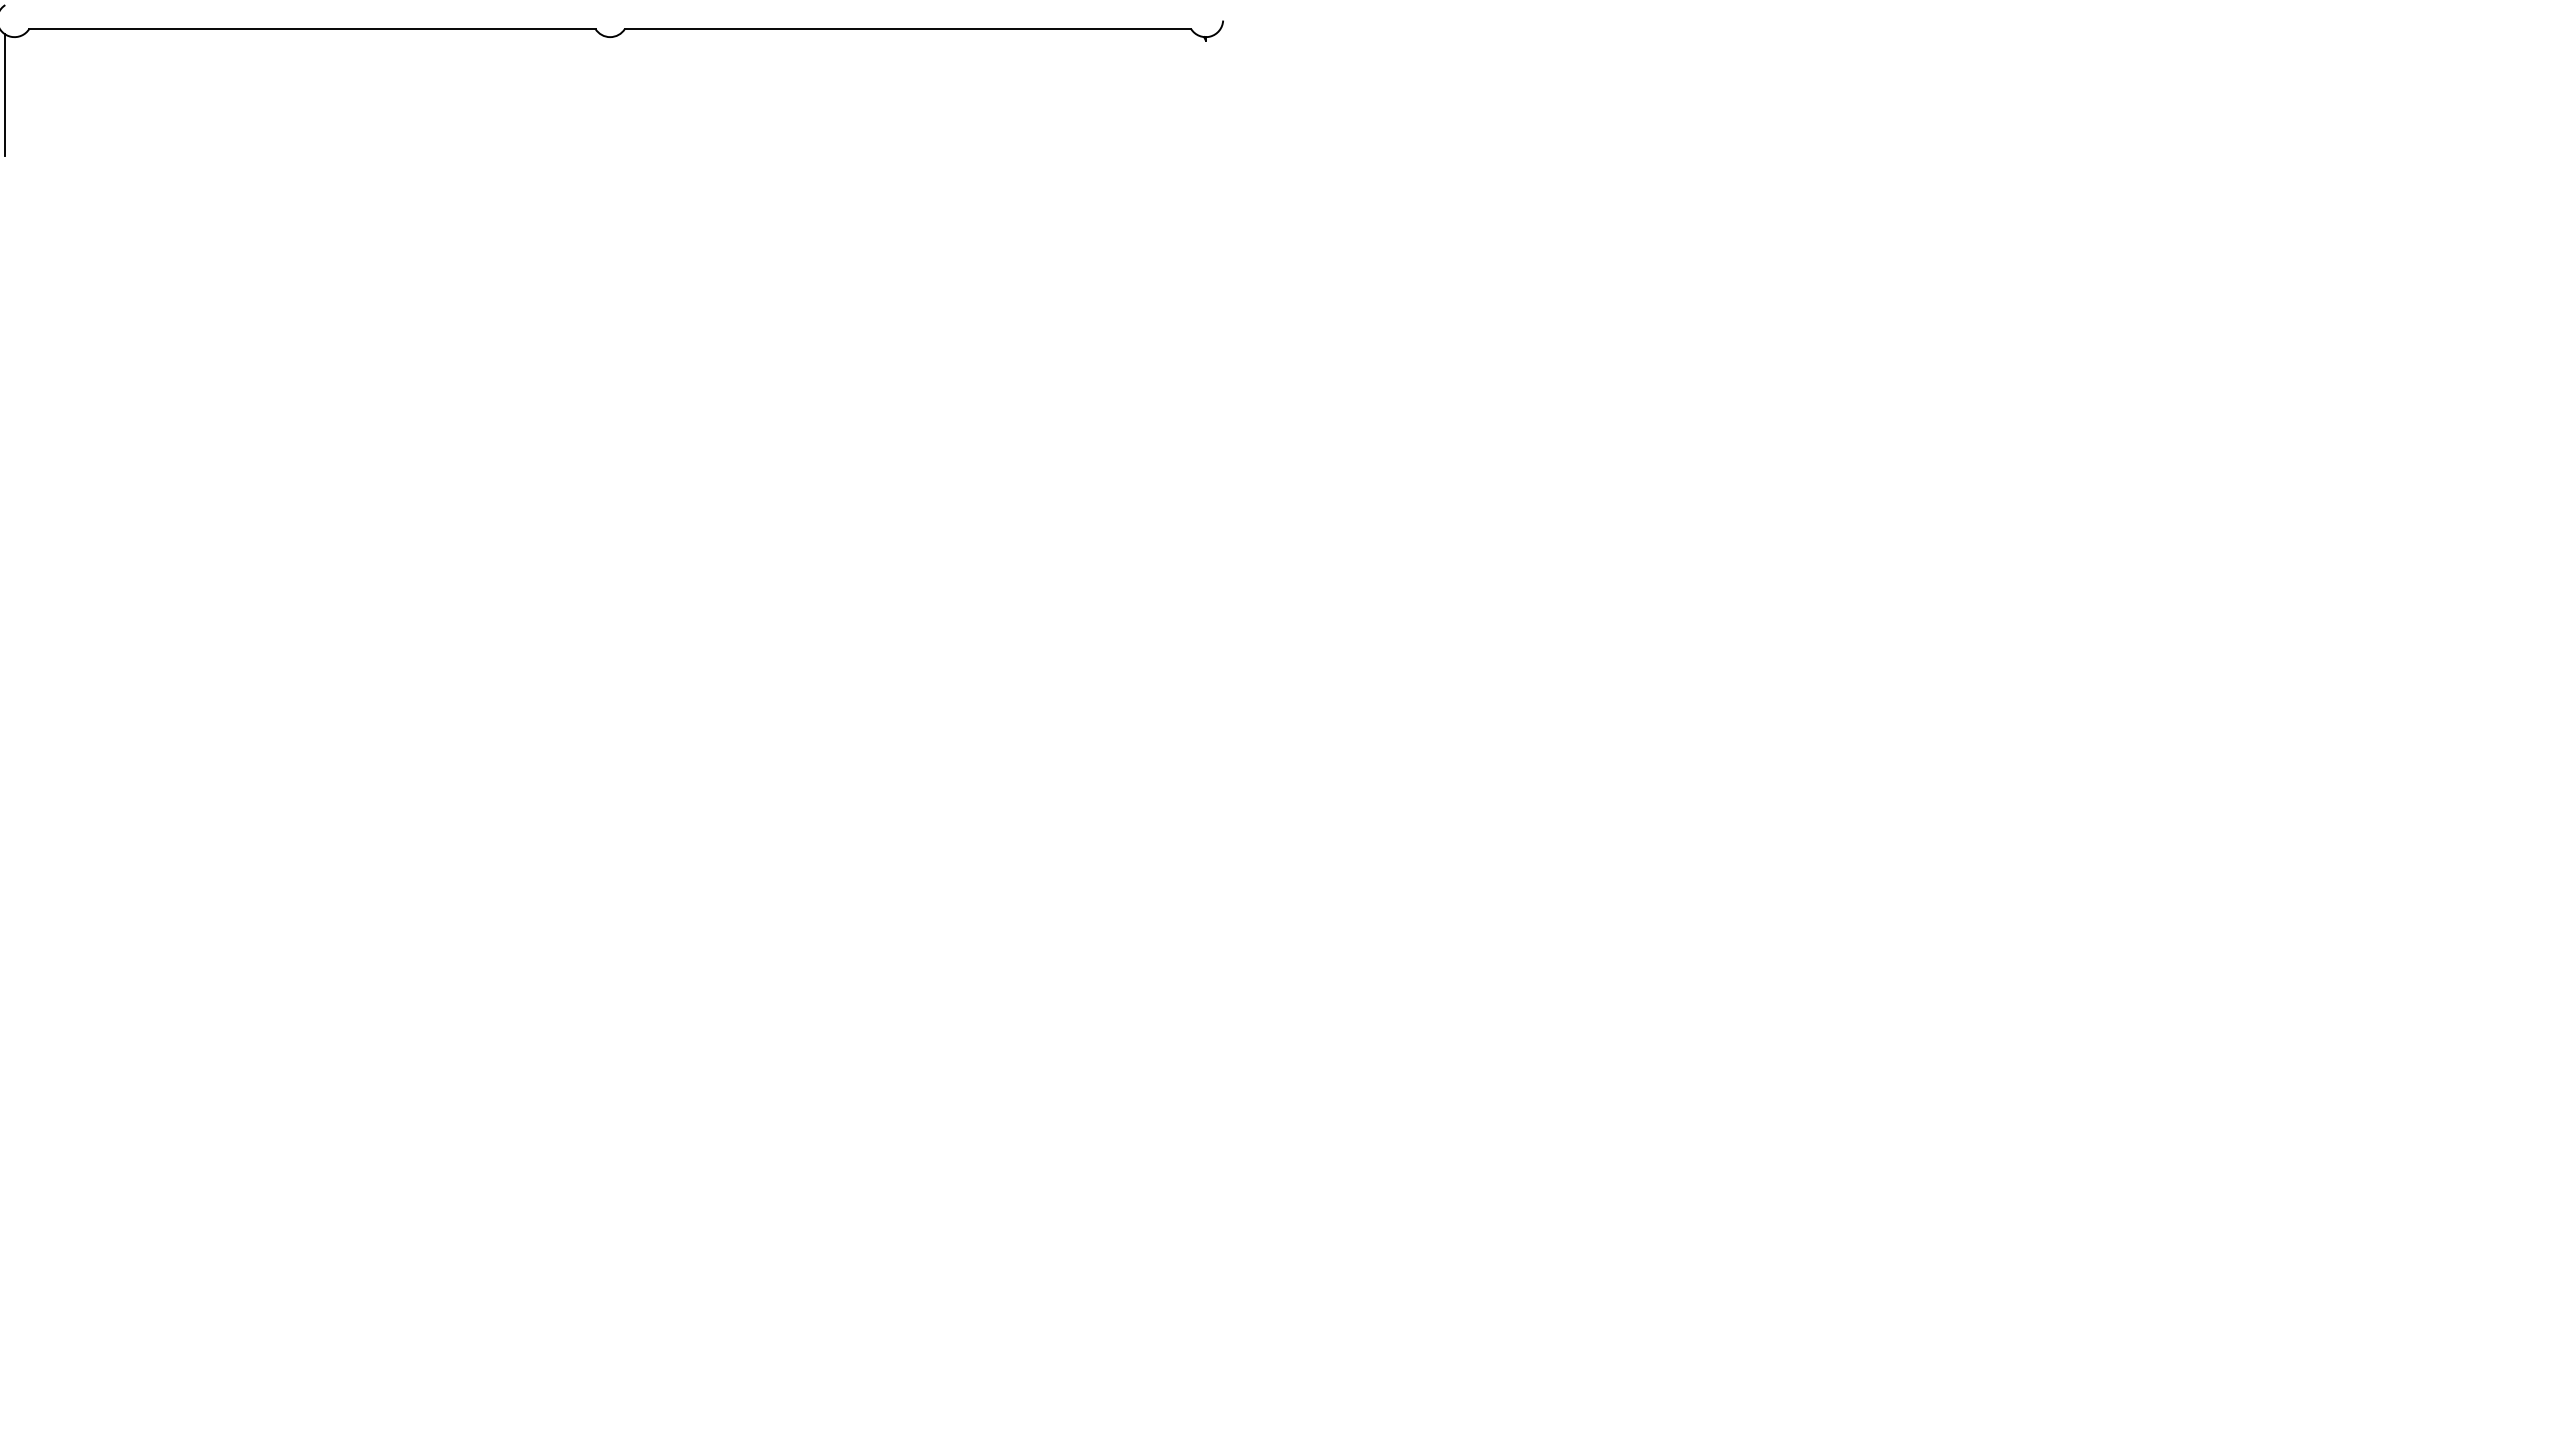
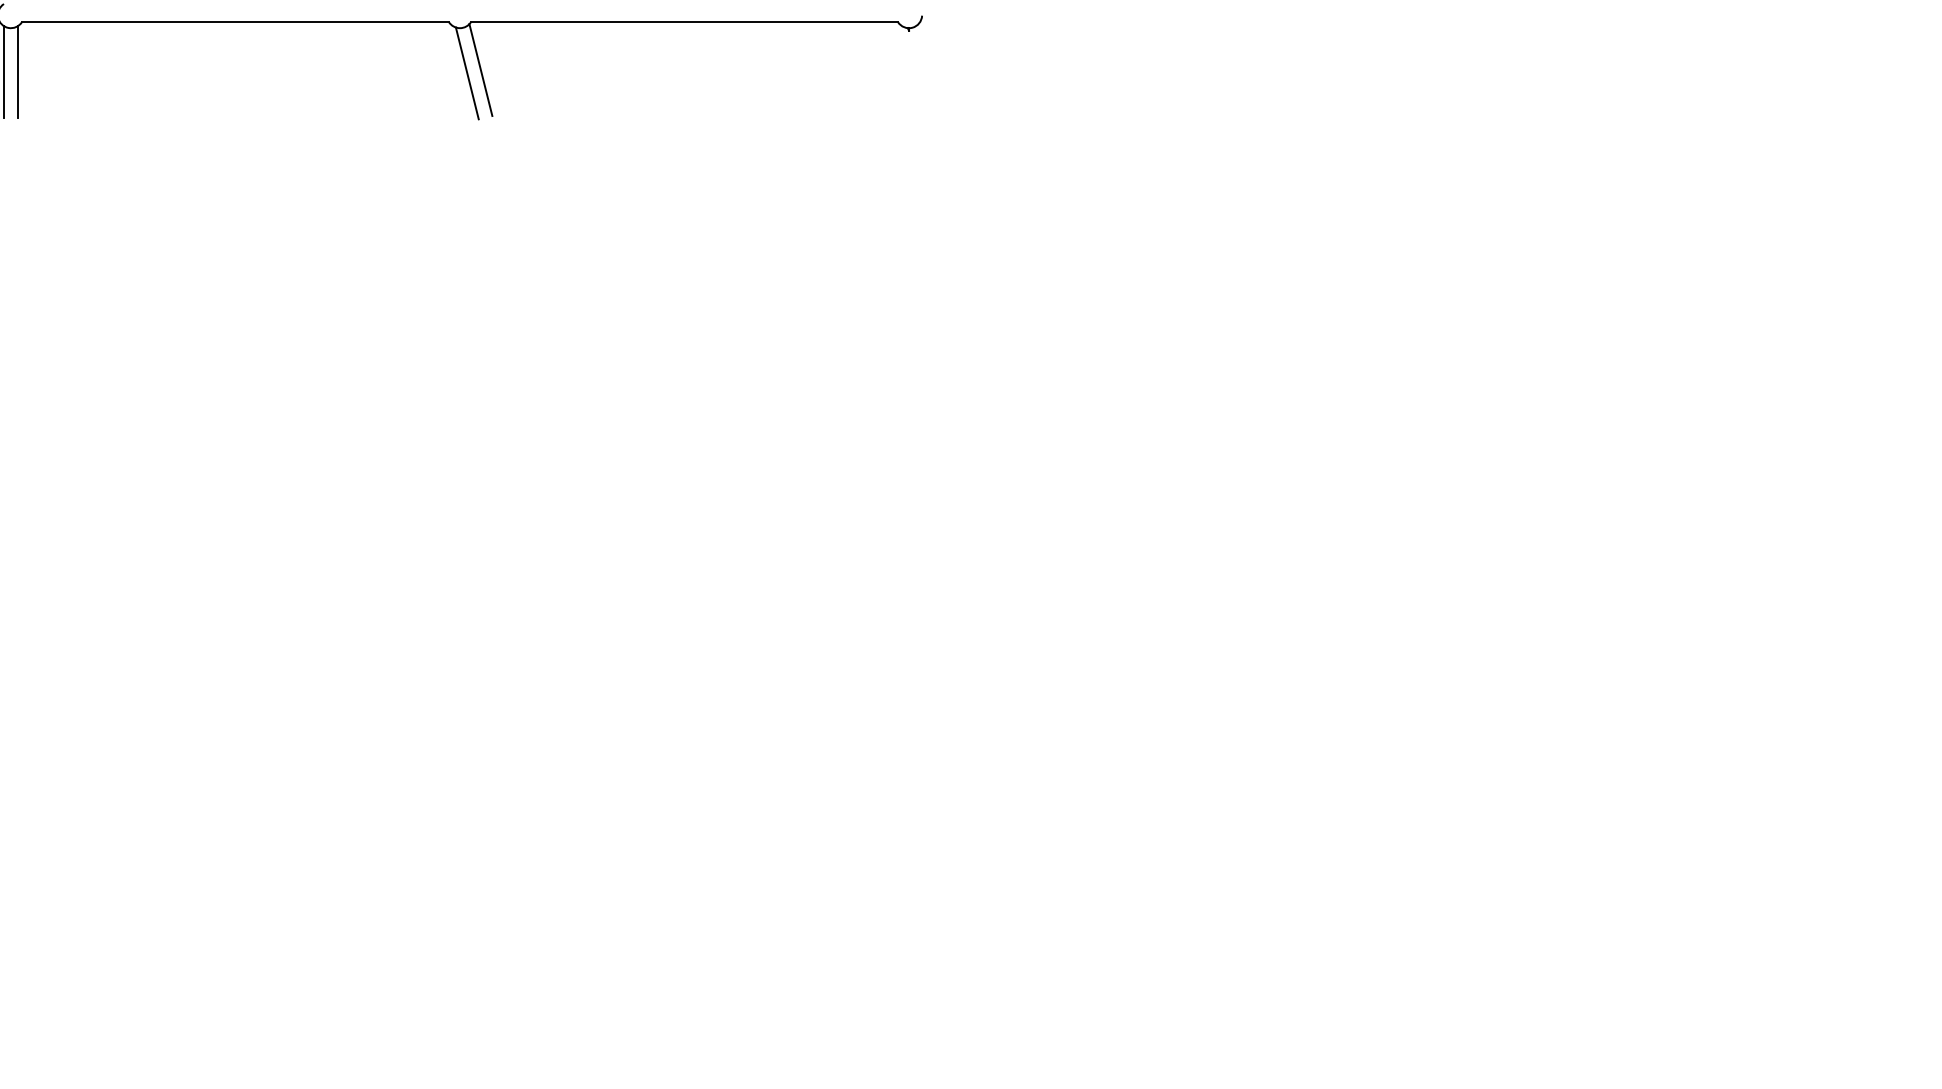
line: (637, 92) -> (480, 69), added
line: (23, 94) -> (17, 71), added
line: (619, 97) -> (467, 73), added

